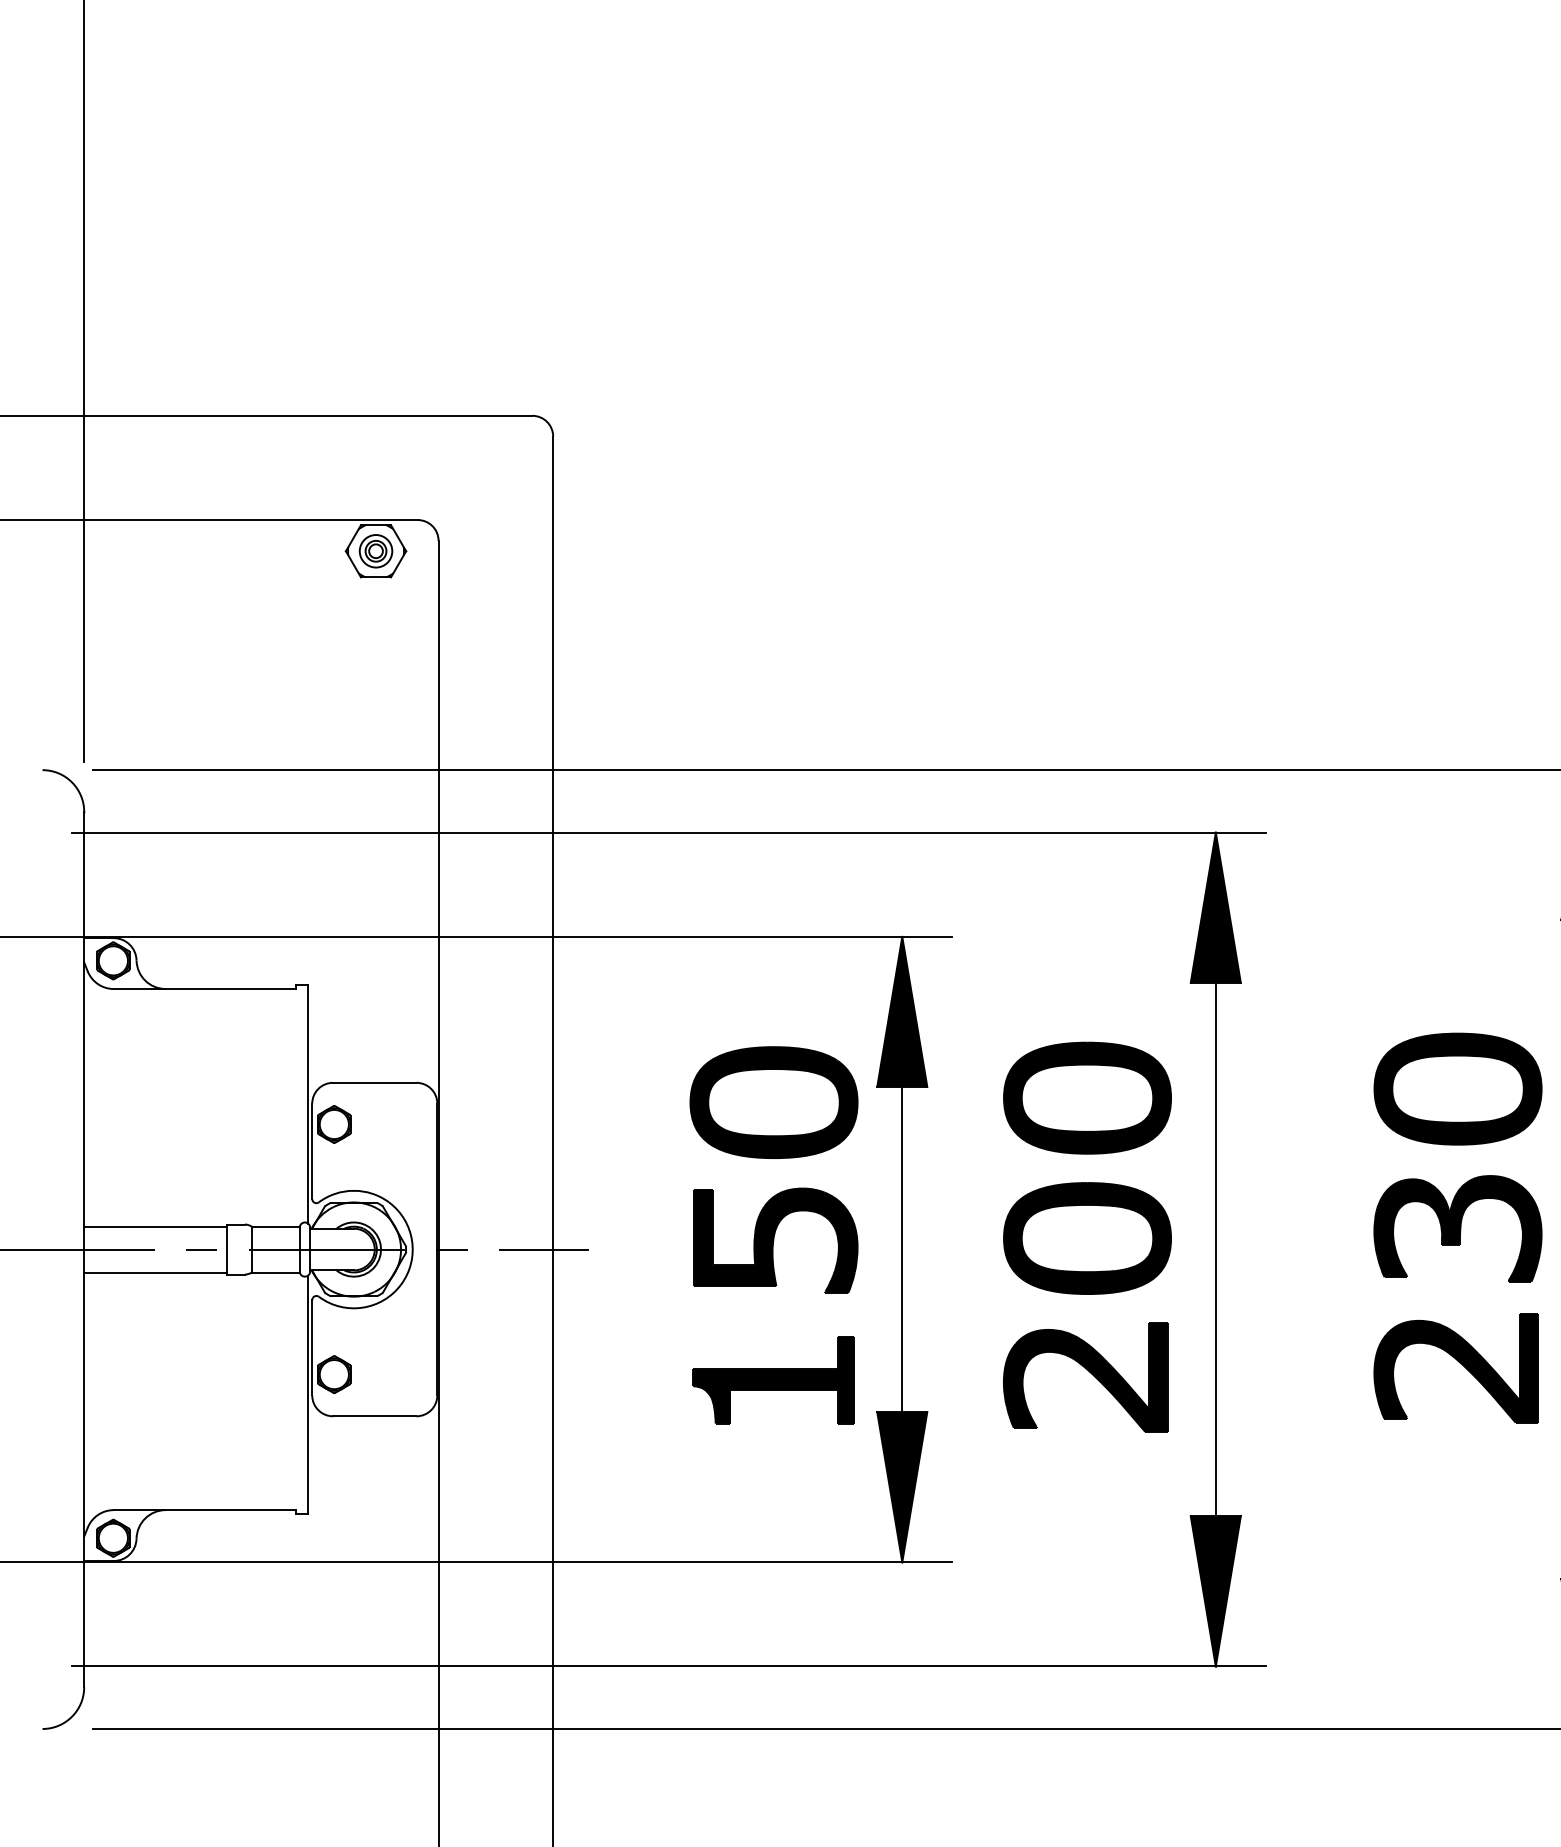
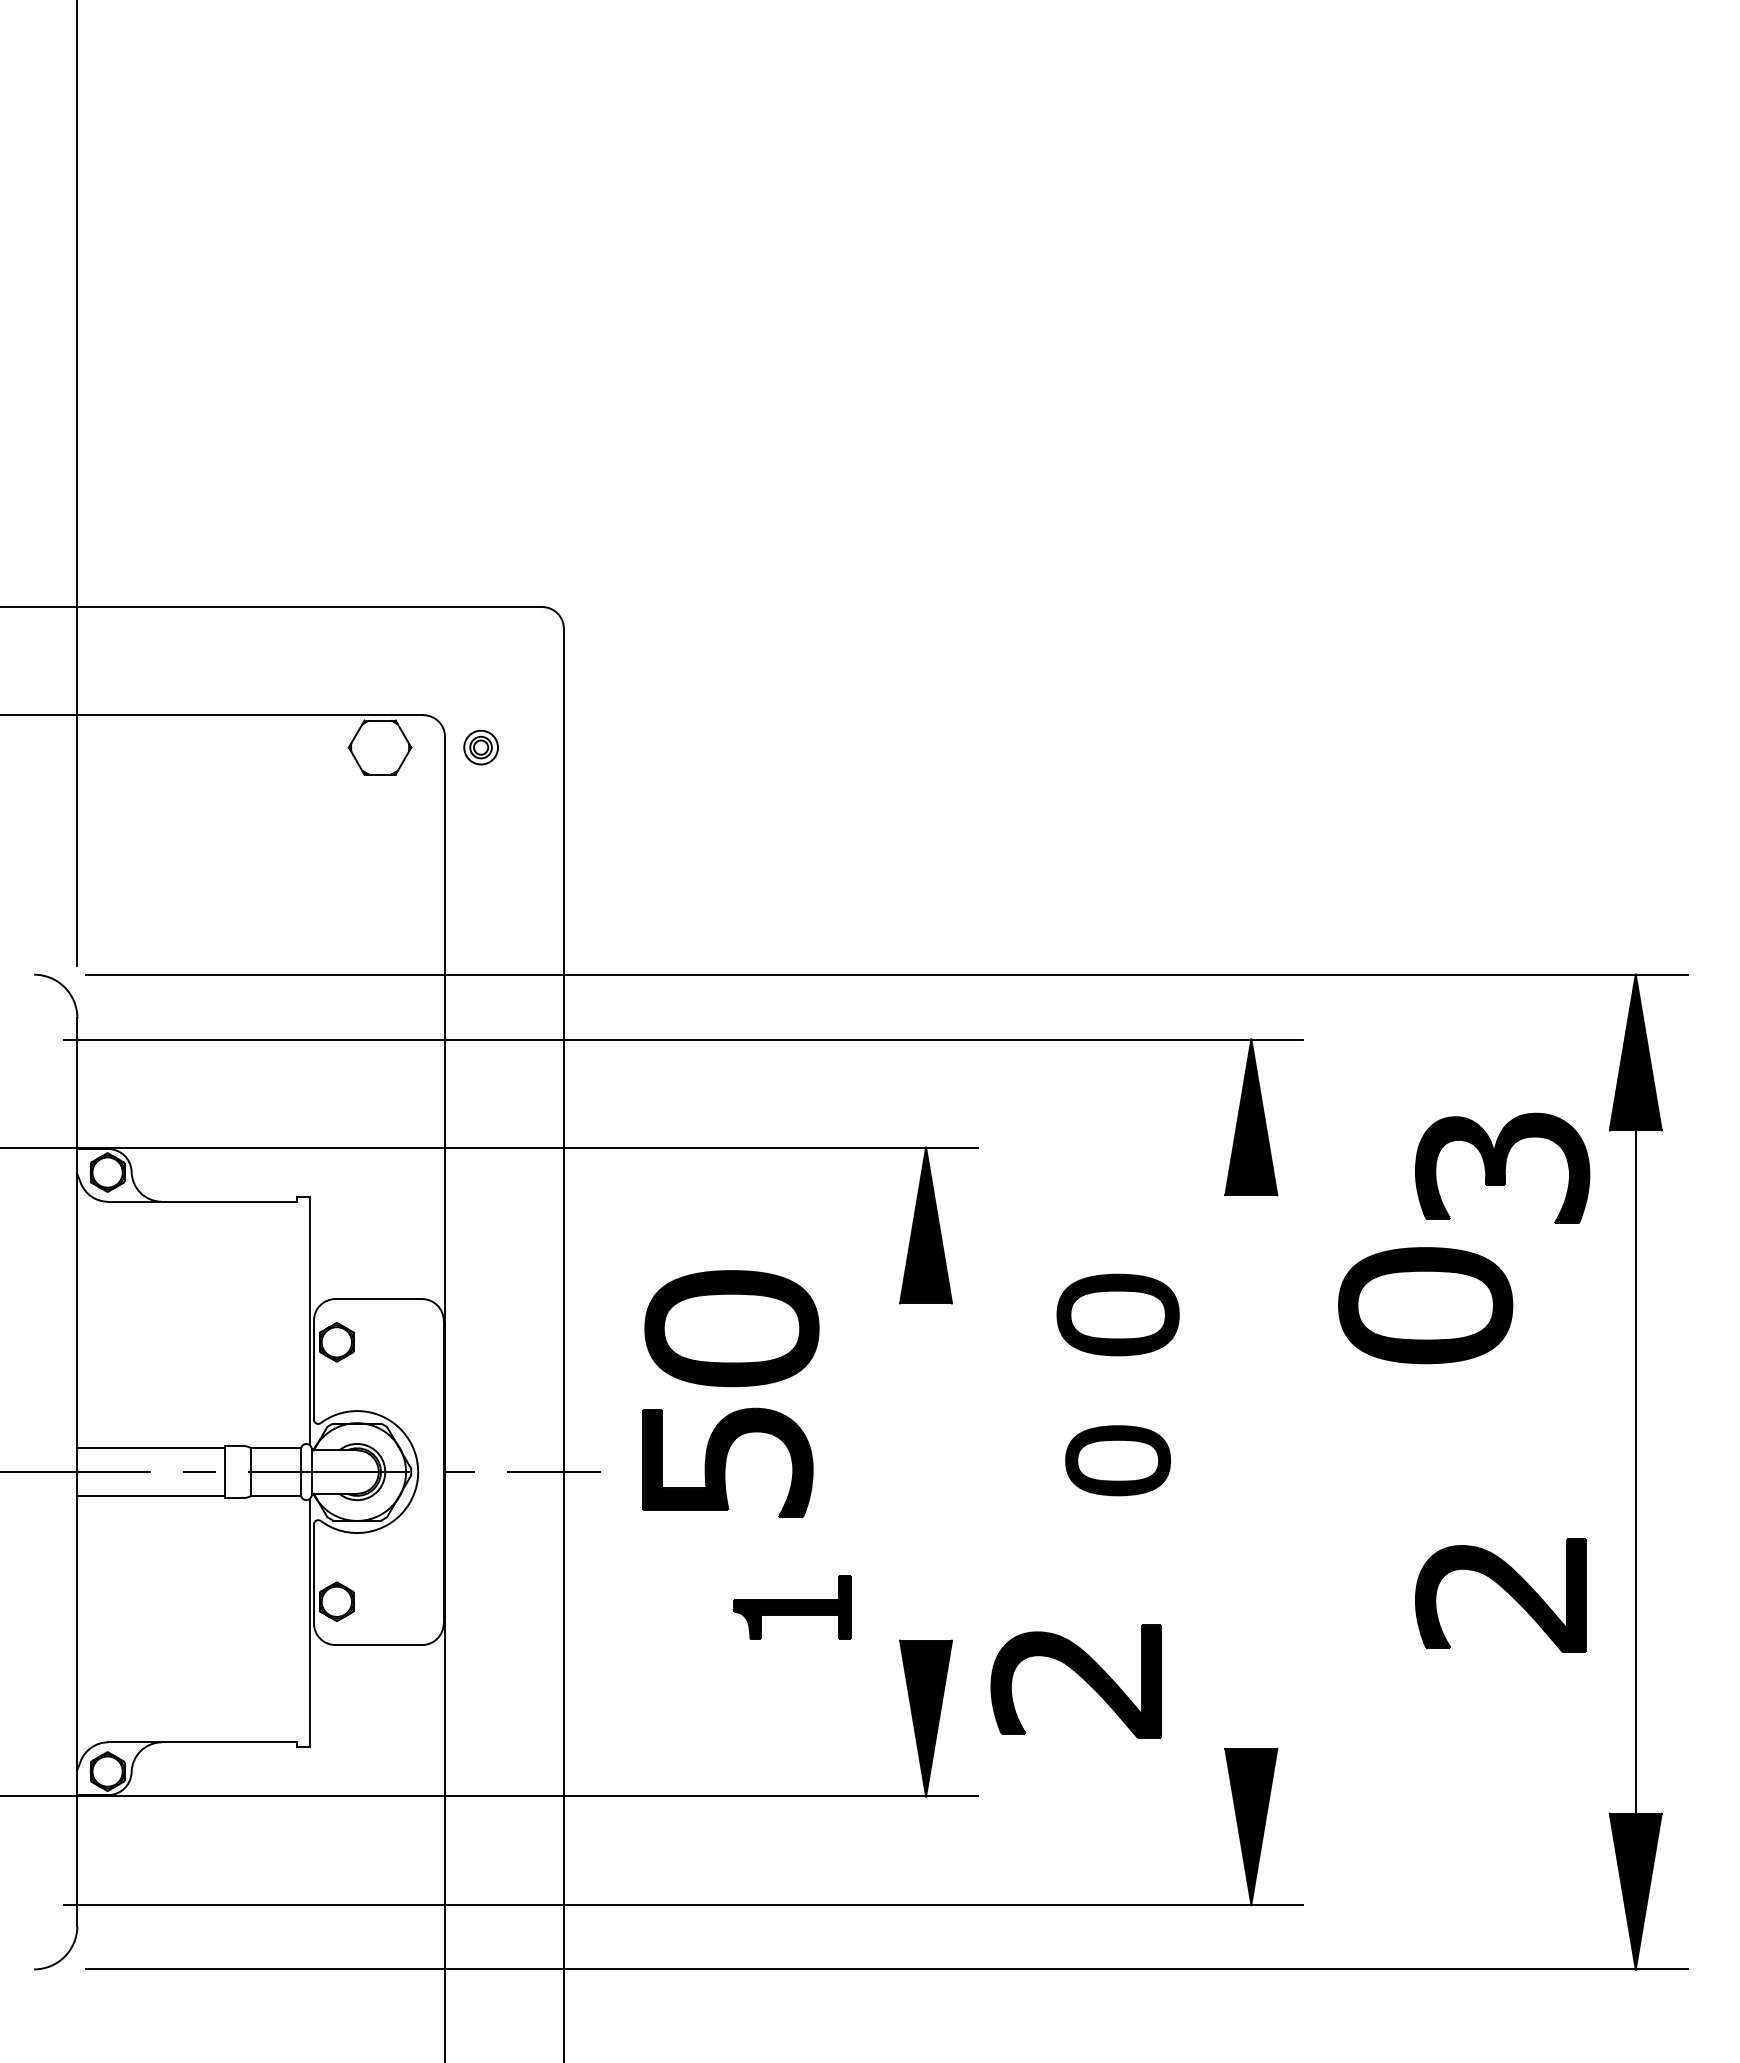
part: (375, 551) -> (480, 747), moved
part: (1457, 1089) -> (1425, 1305), moved
part: (1086, 1097) -> (1117, 1314), size x0.7
part: (773, 1102) -> (731, 1328), moved
part: (1457, 1227) -> (1502, 1167), moved
part: (1086, 1238) -> (1117, 1460), size x0.6
part: (775, 1240) -> (727, 1462), moved
line: (902, 1249) -> (926, 1471), removed
line: (1215, 1249) -> (1251, 1471), removed
part: (1088, 1372) -> (1079, 1676), moved
part: (773, 1380) -> (792, 1607), size x0.7

